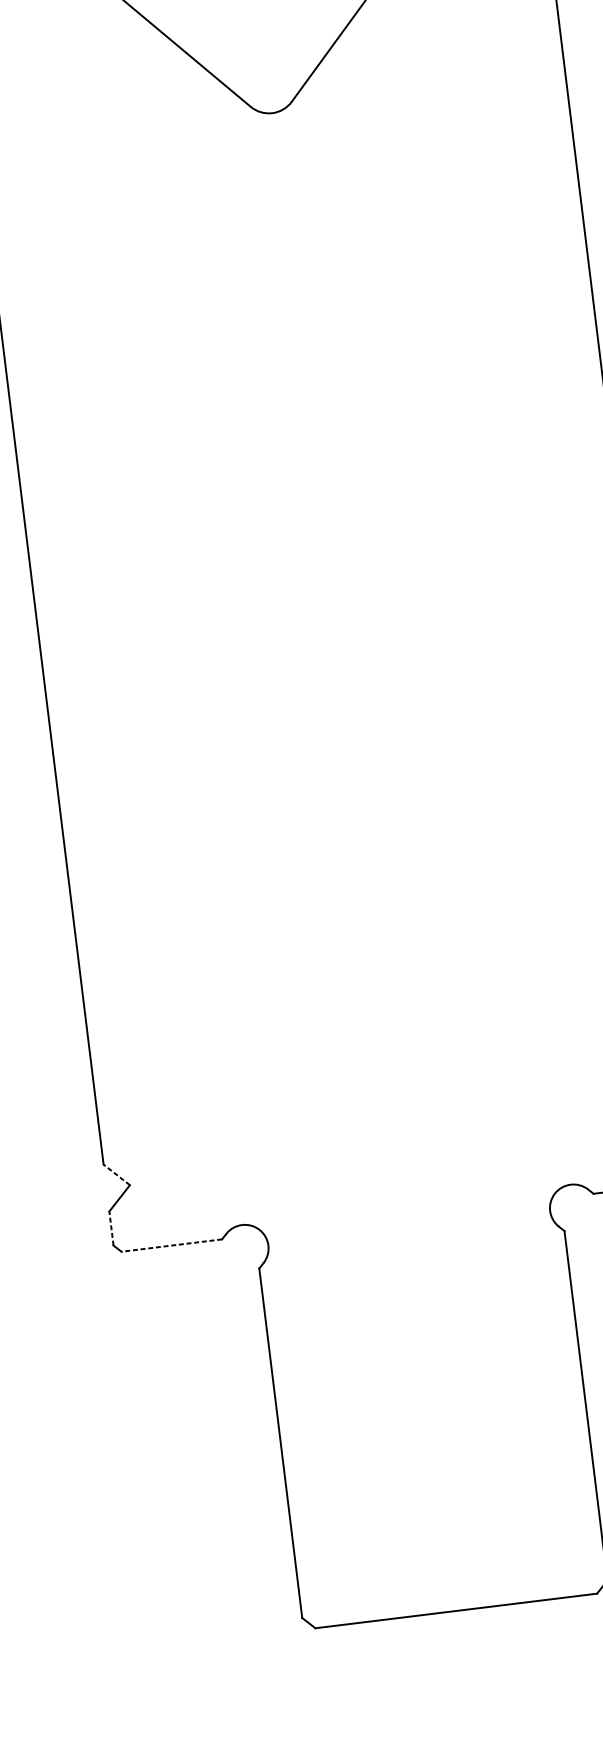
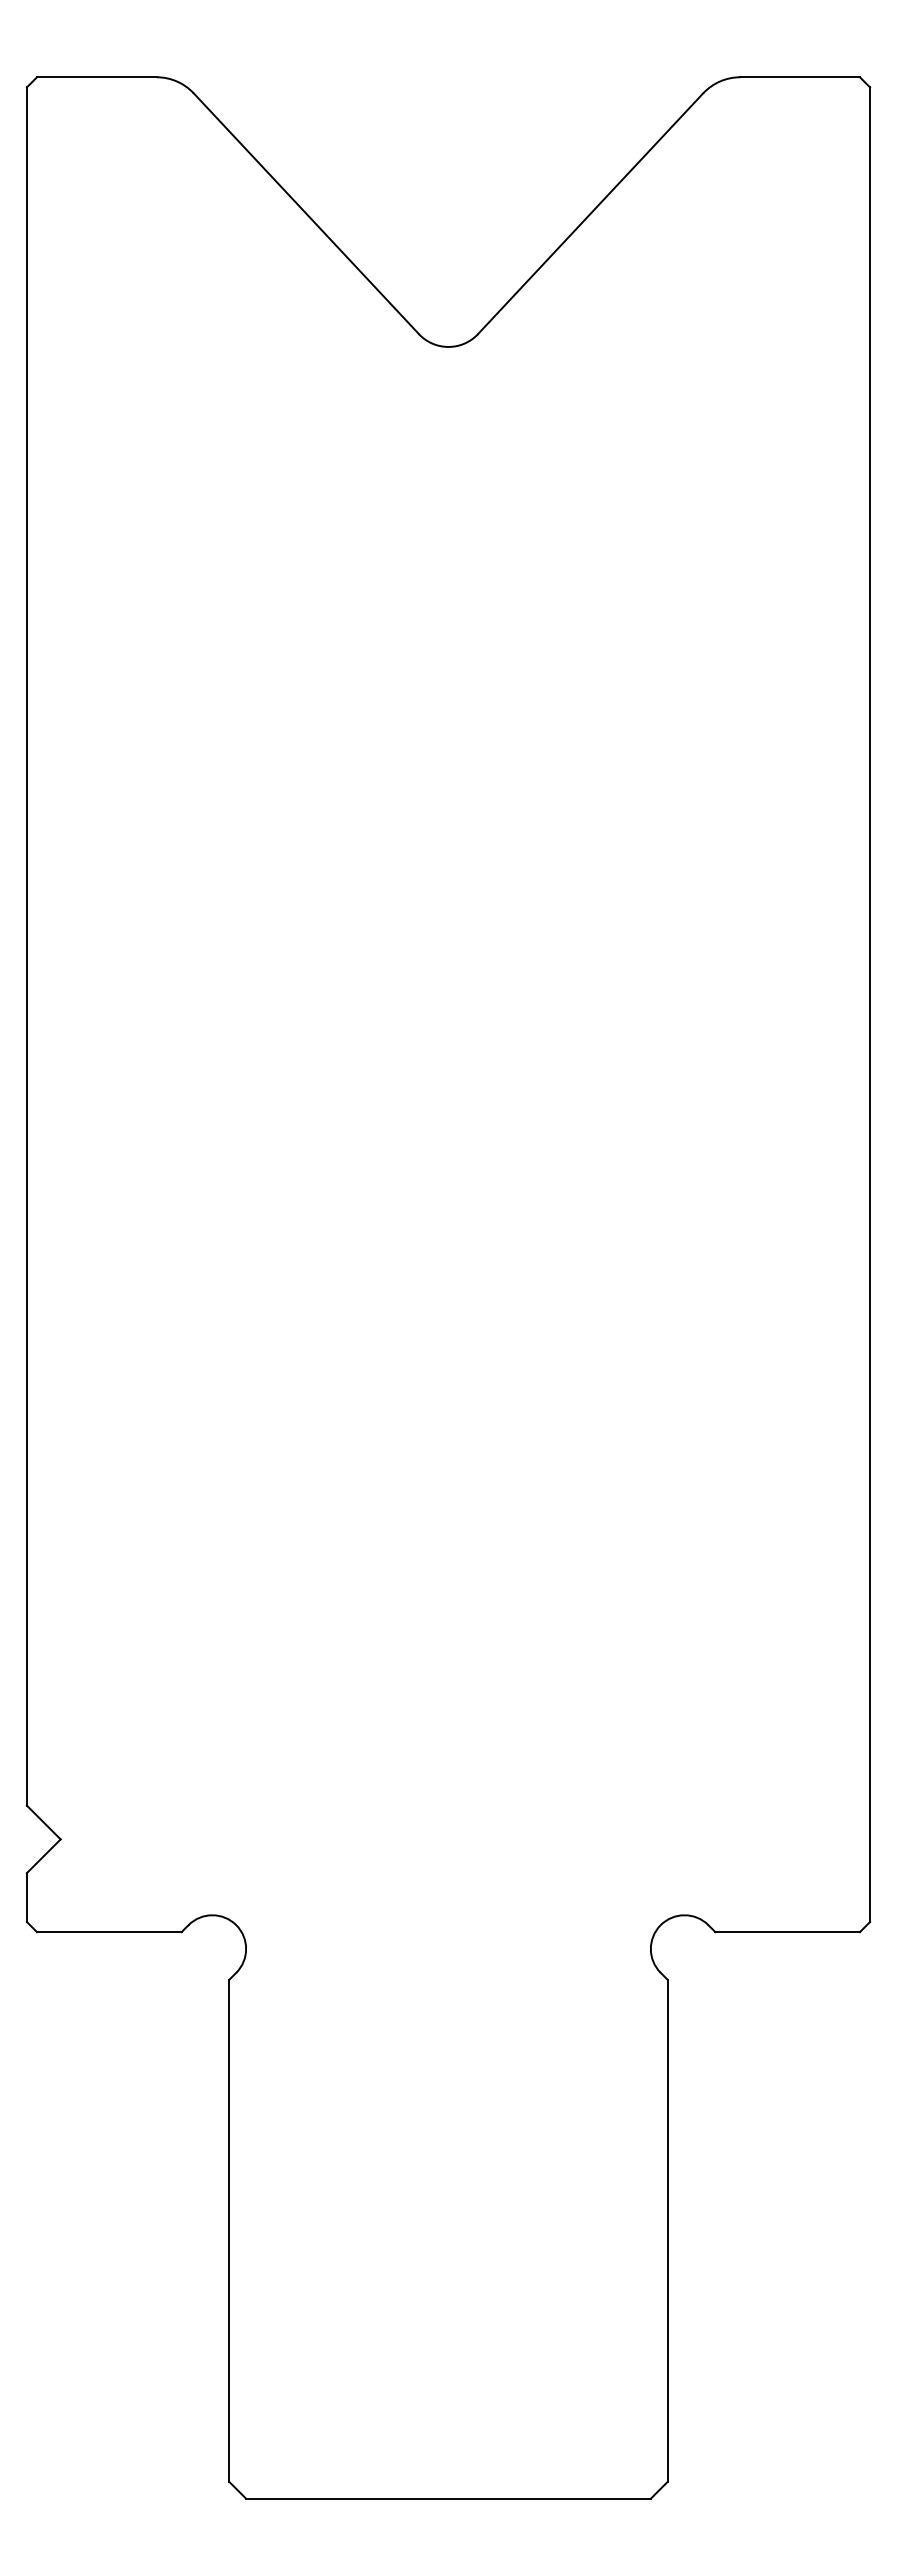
line: (116, 1174) -> (43, 1822), dashed -> solid
line: (111, 1228) -> (26, 1897), dashed -> solid
line: (171, 1245) -> (108, 1932), dashed -> solid

